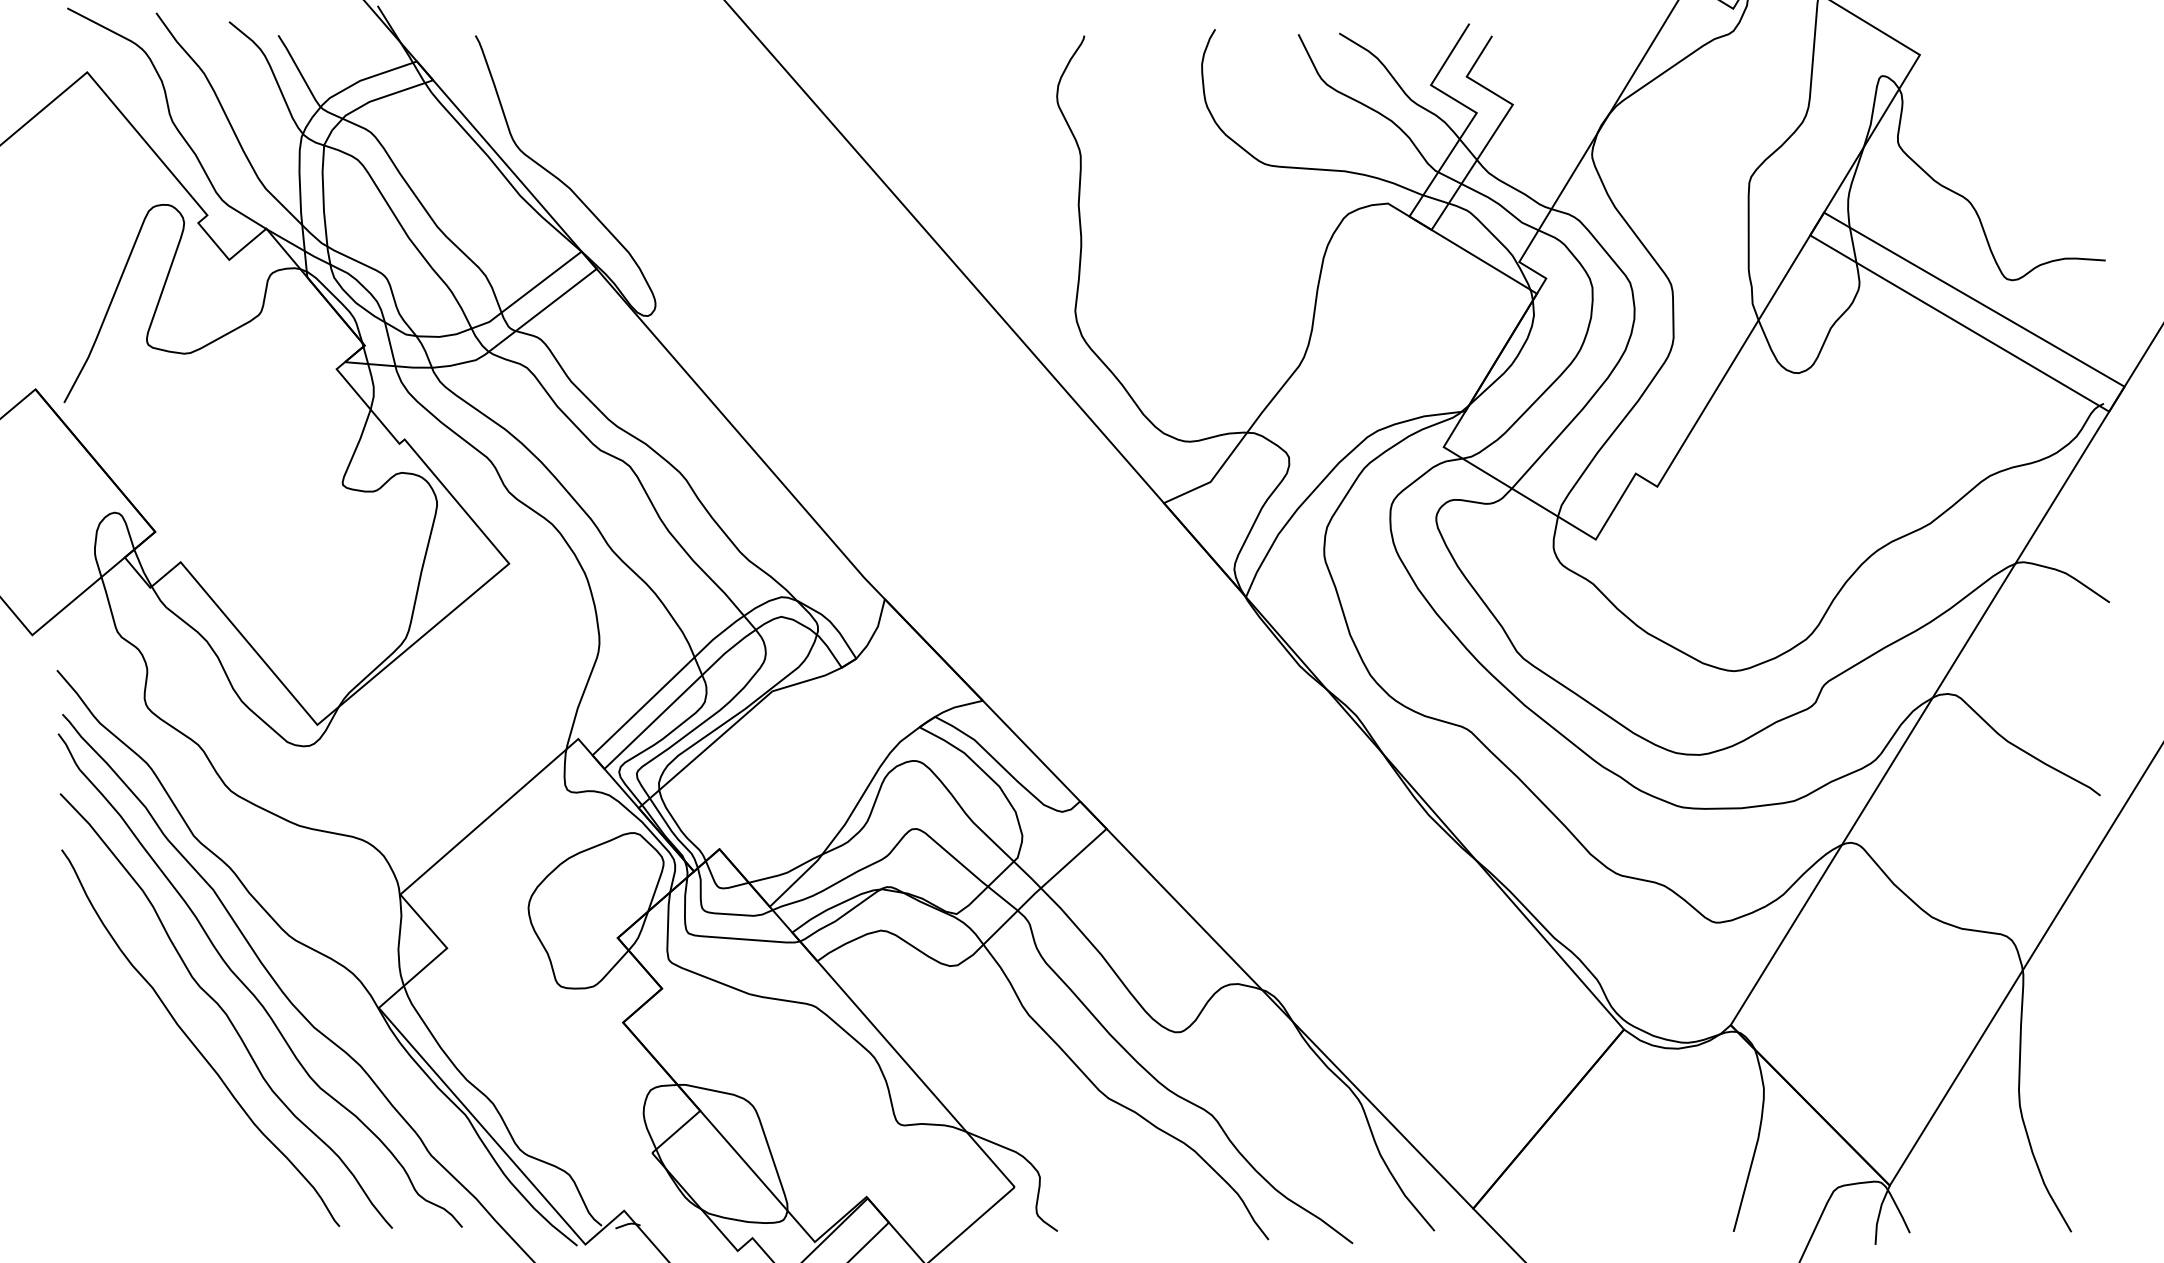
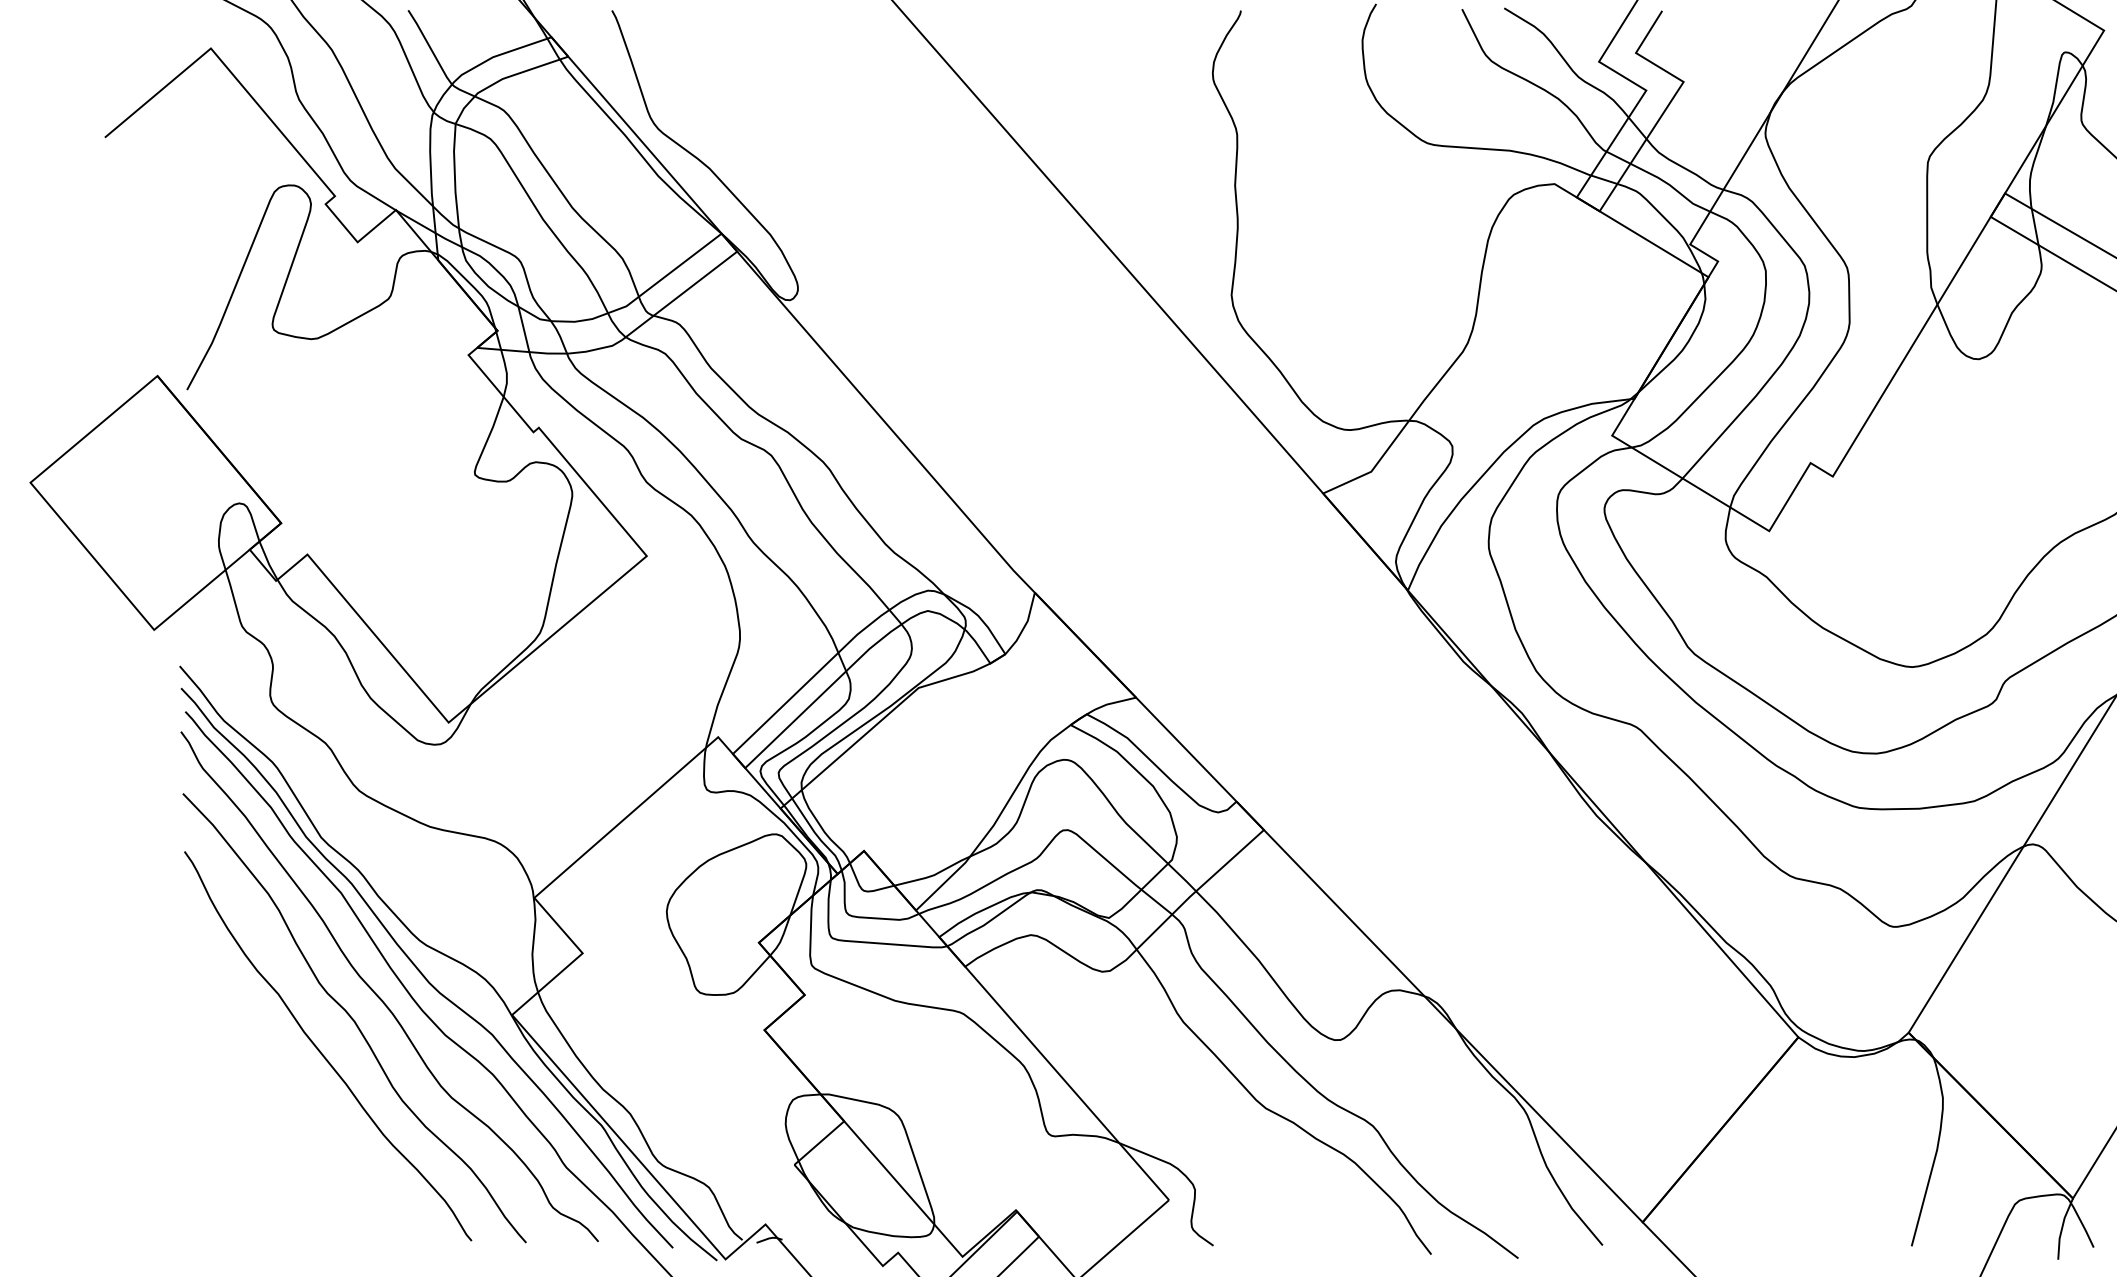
curve: (291, 966) -> (421, 972), added

